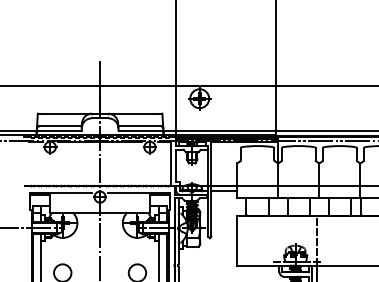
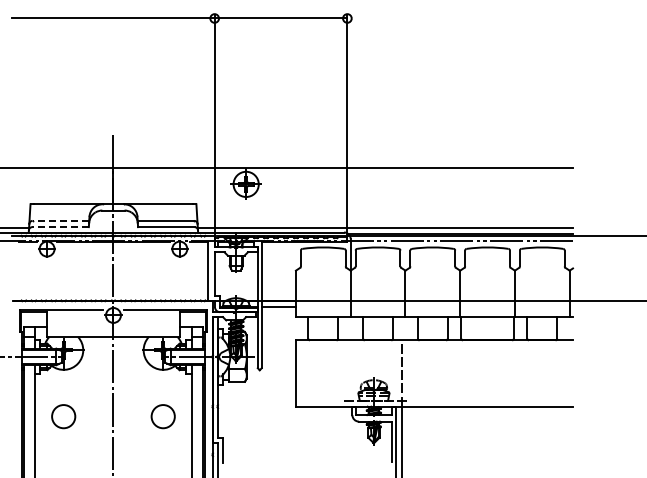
line: (60, 125) -> (60, 220), solid -> dashed
line: (60, 131) -> (60, 227), solid -> dashed

